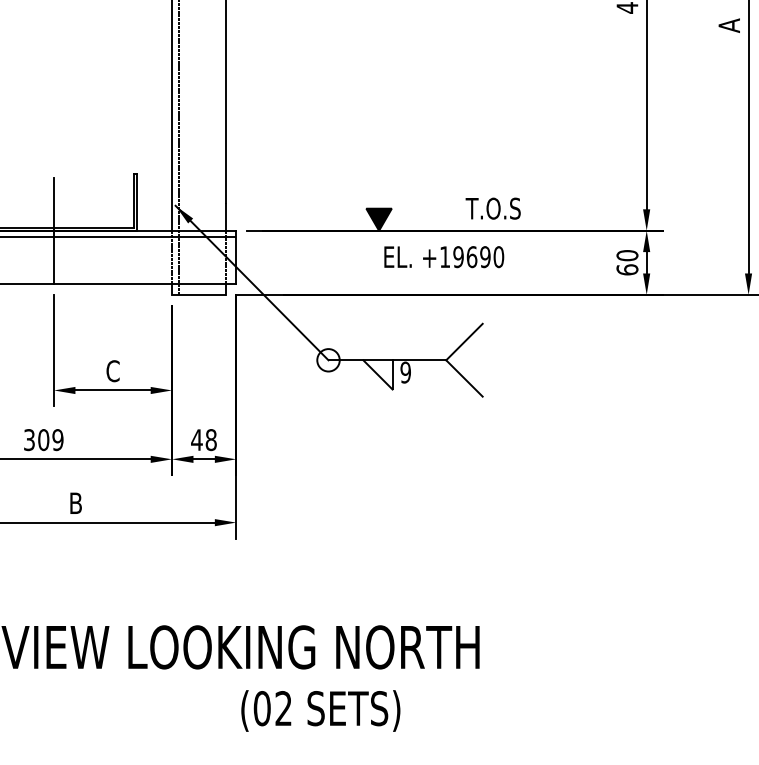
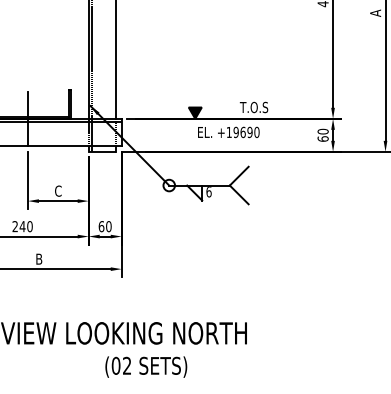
text: (404, 373) -> (208, 192), 9 -> 6
text: (43, 439) -> (22, 226), 309 -> 240
text: (202, 439) -> (104, 226), 48 -> 60
text: (321, 709) -> (146, 366), moved

